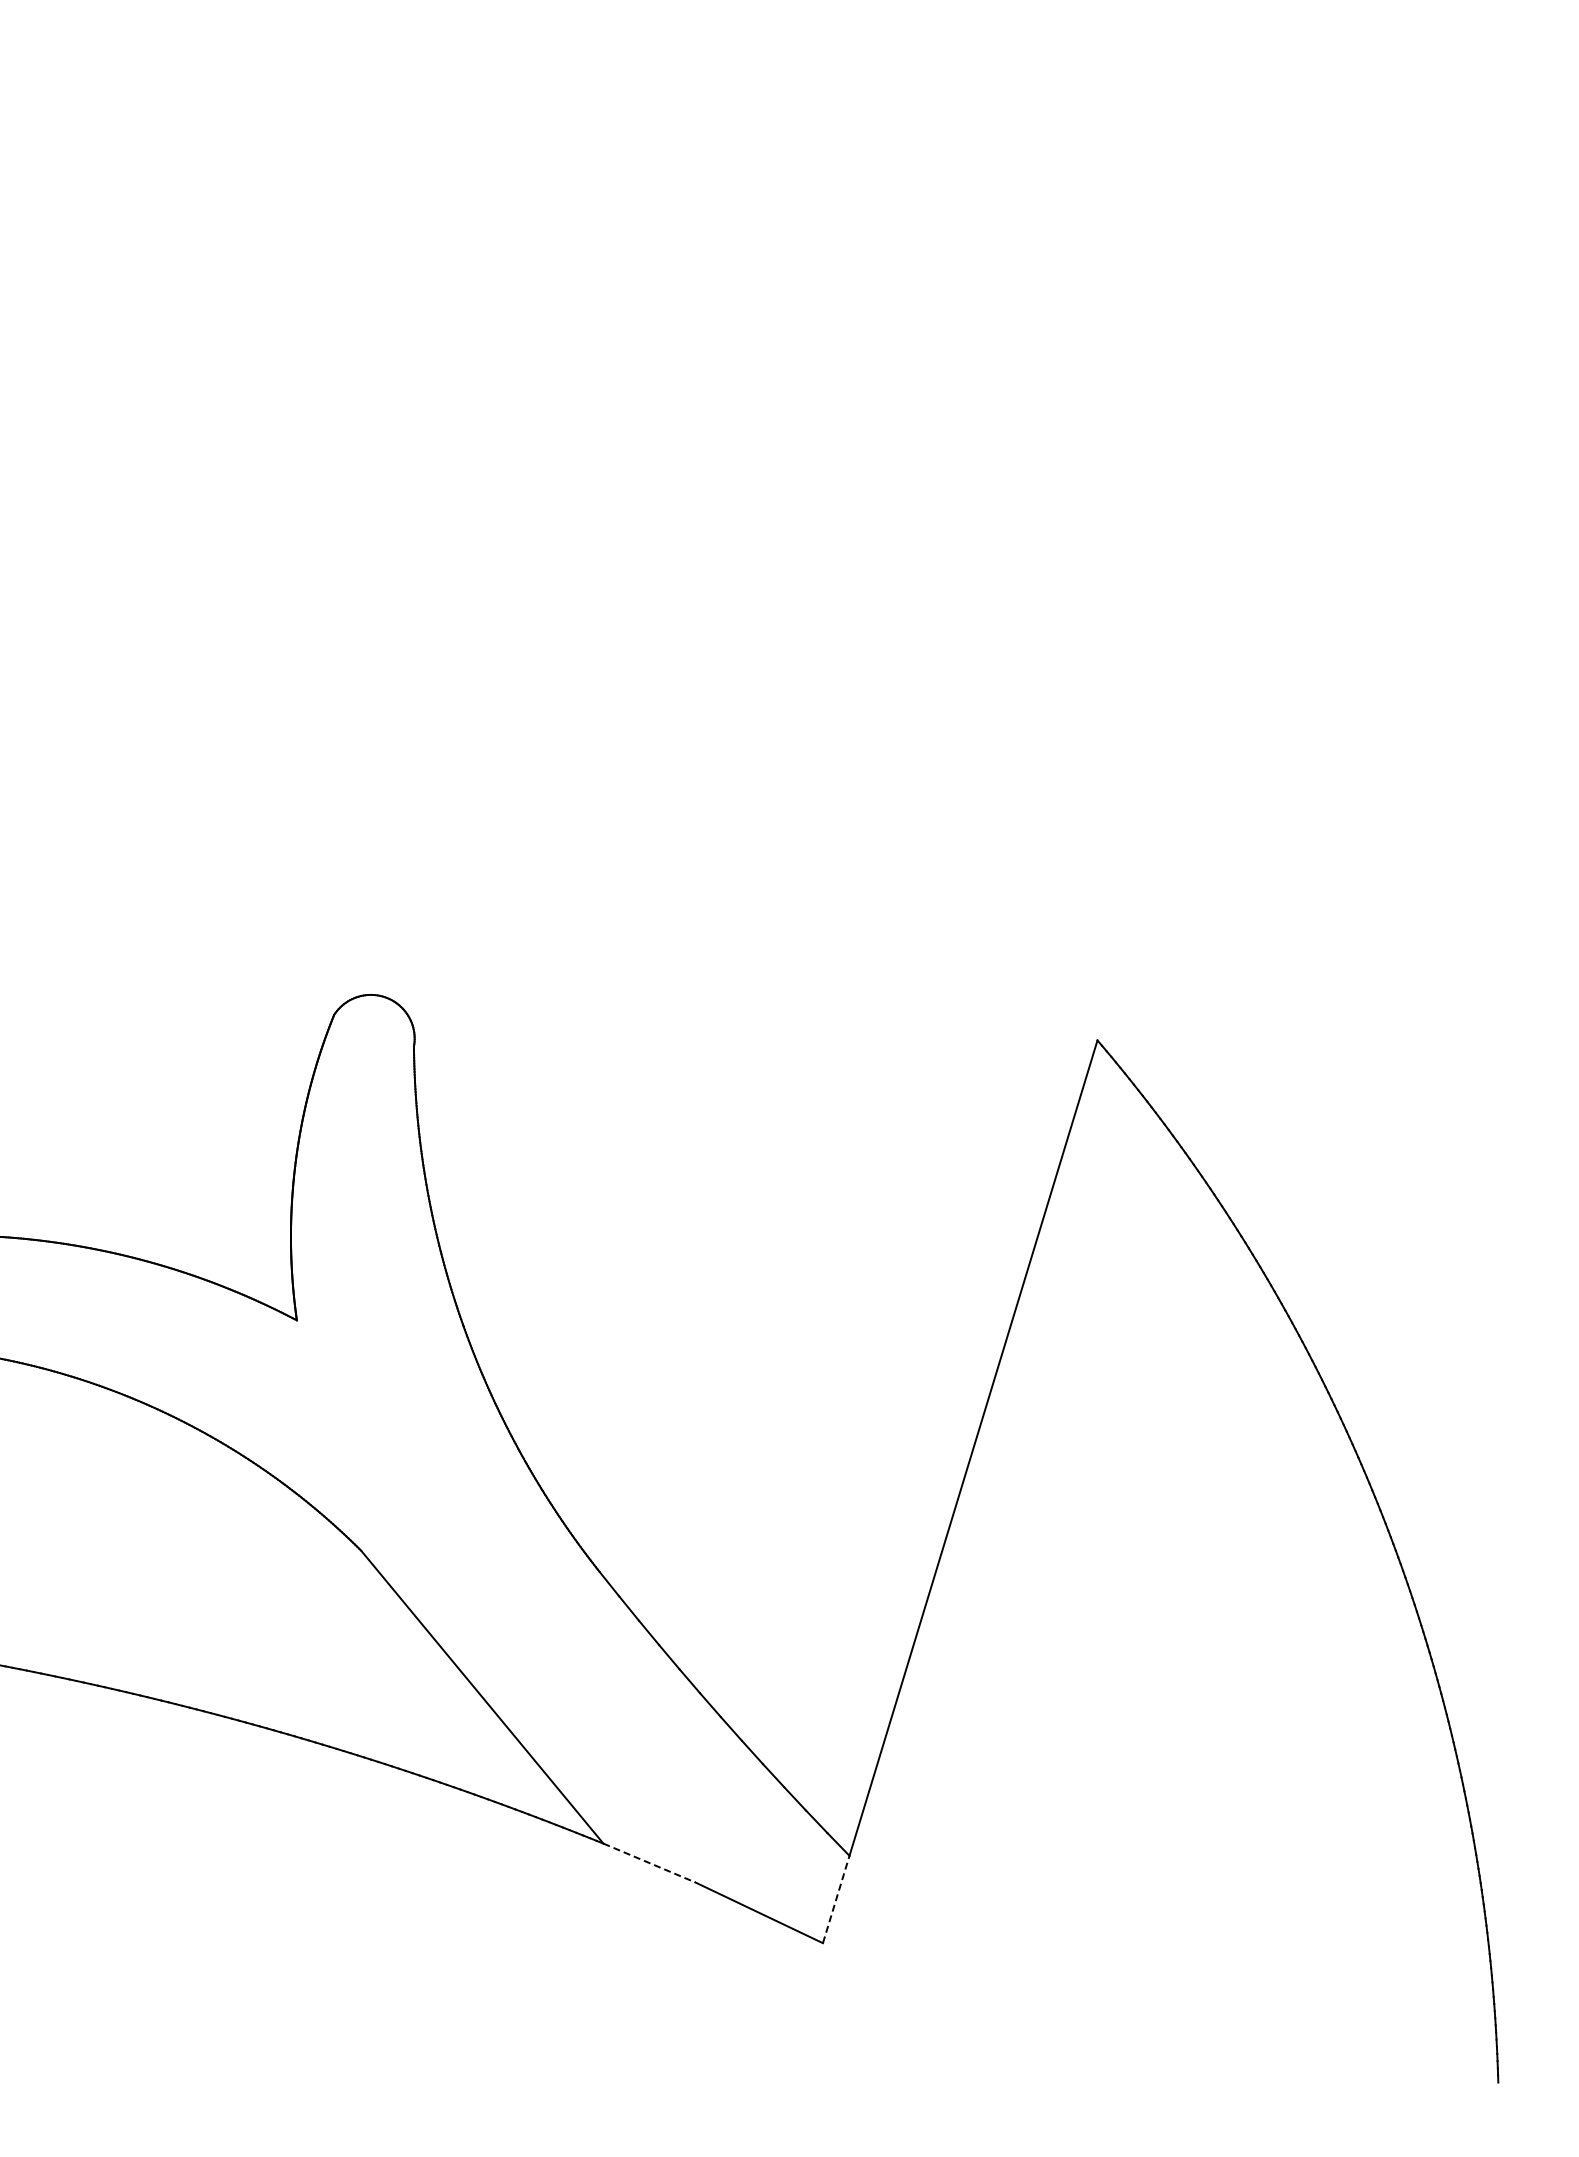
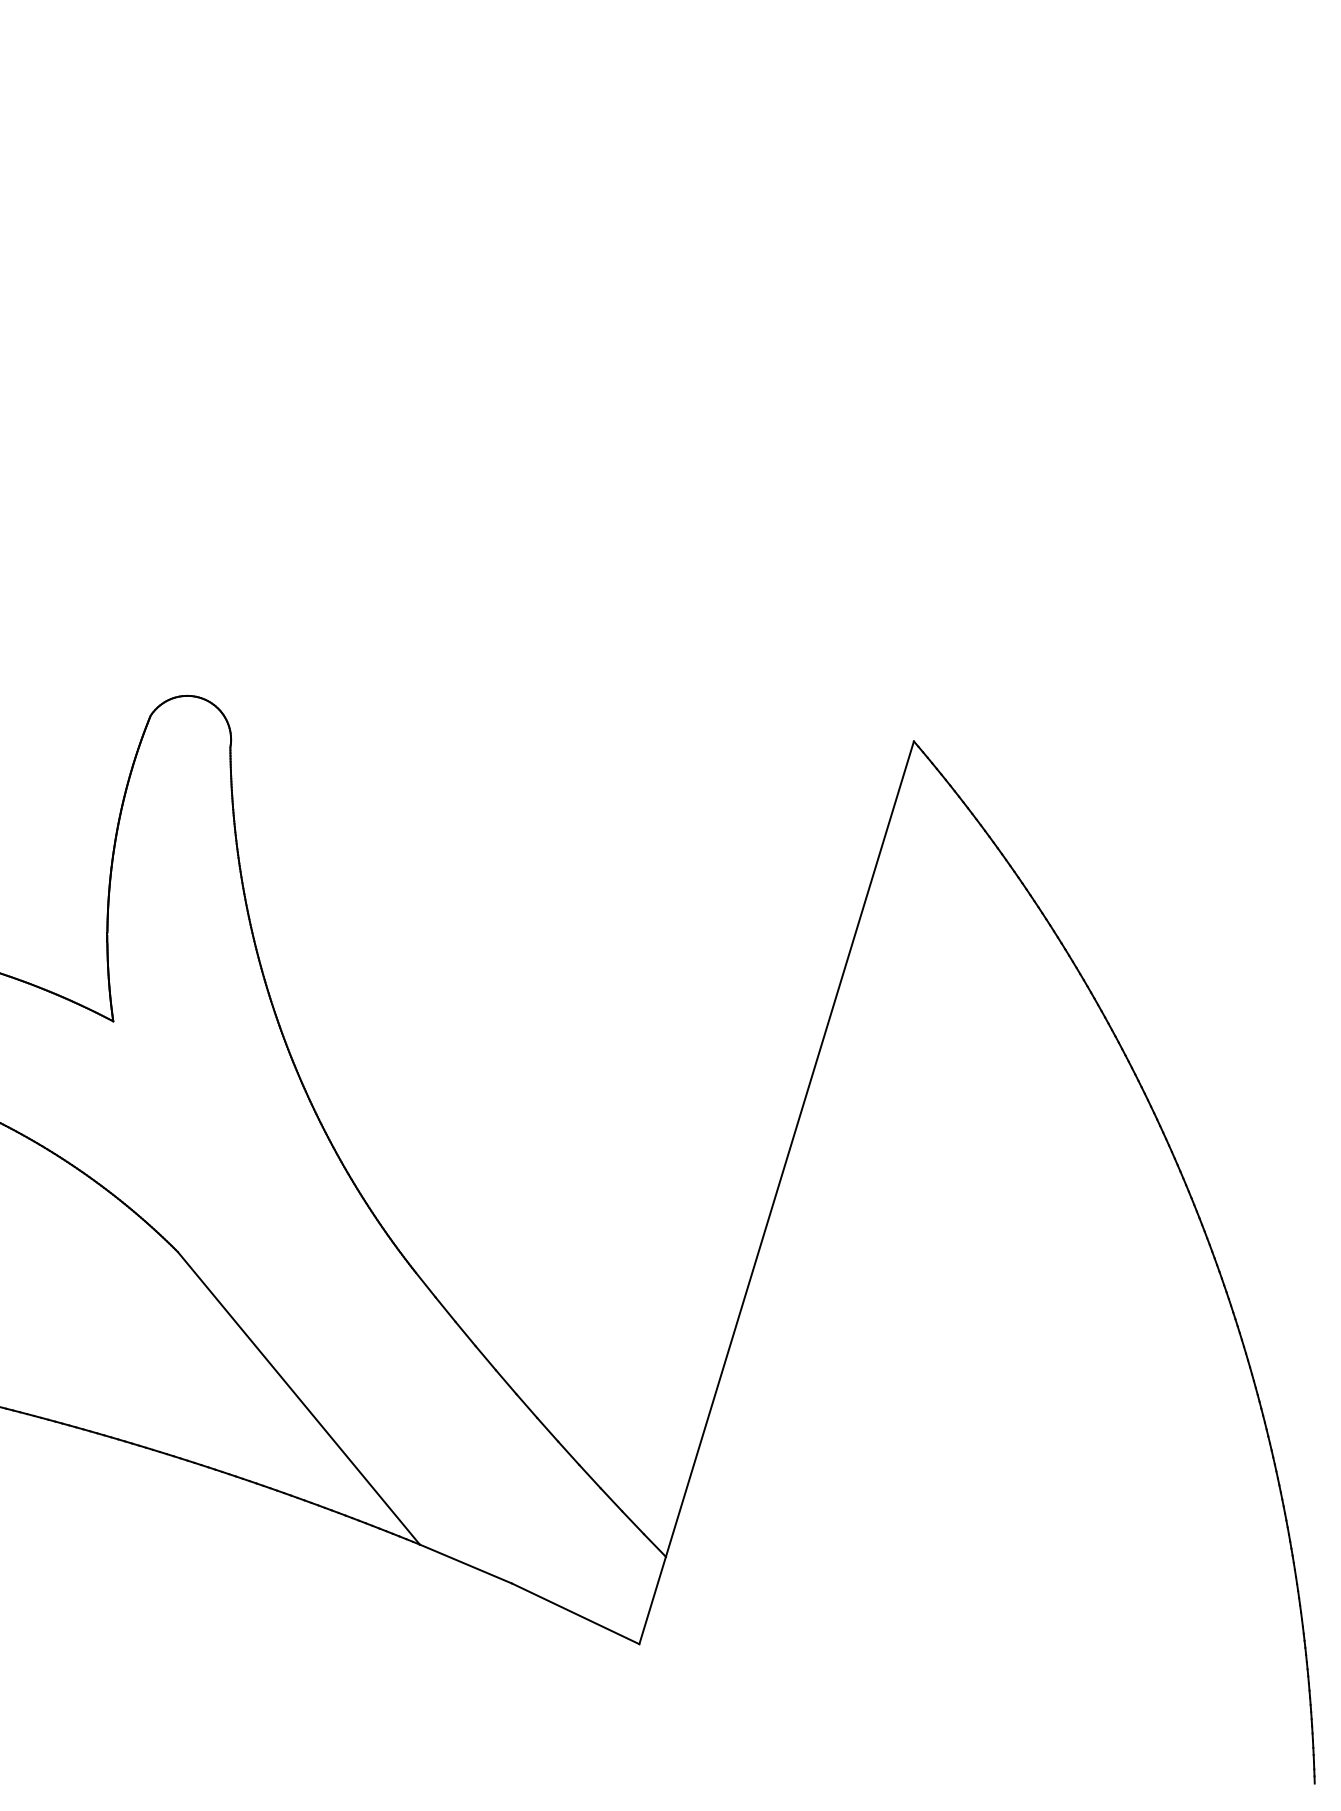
line: (649, 1863) -> (465, 1564), dashed -> solid
line: (836, 1899) -> (652, 1600), dashed -> solid

